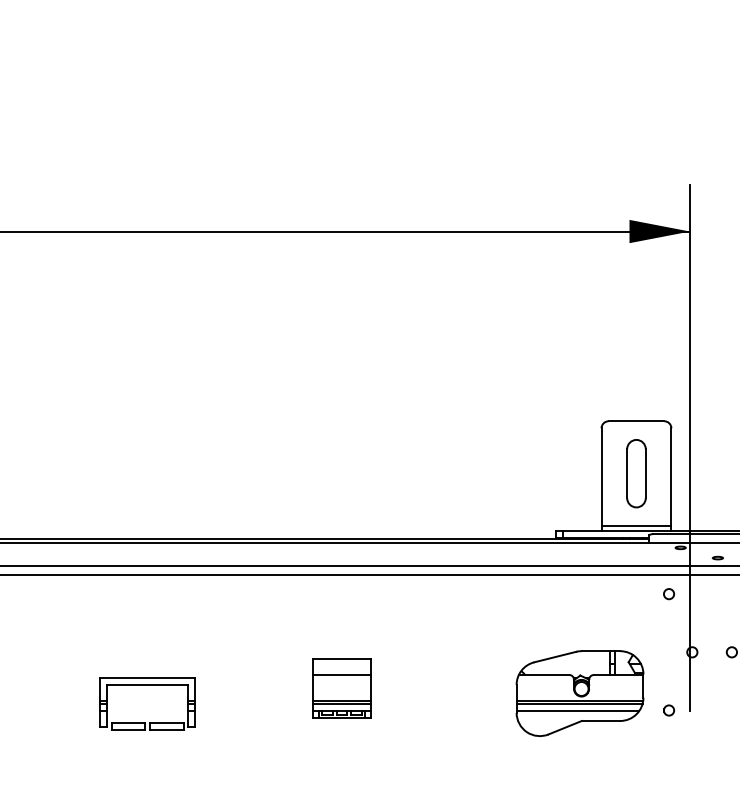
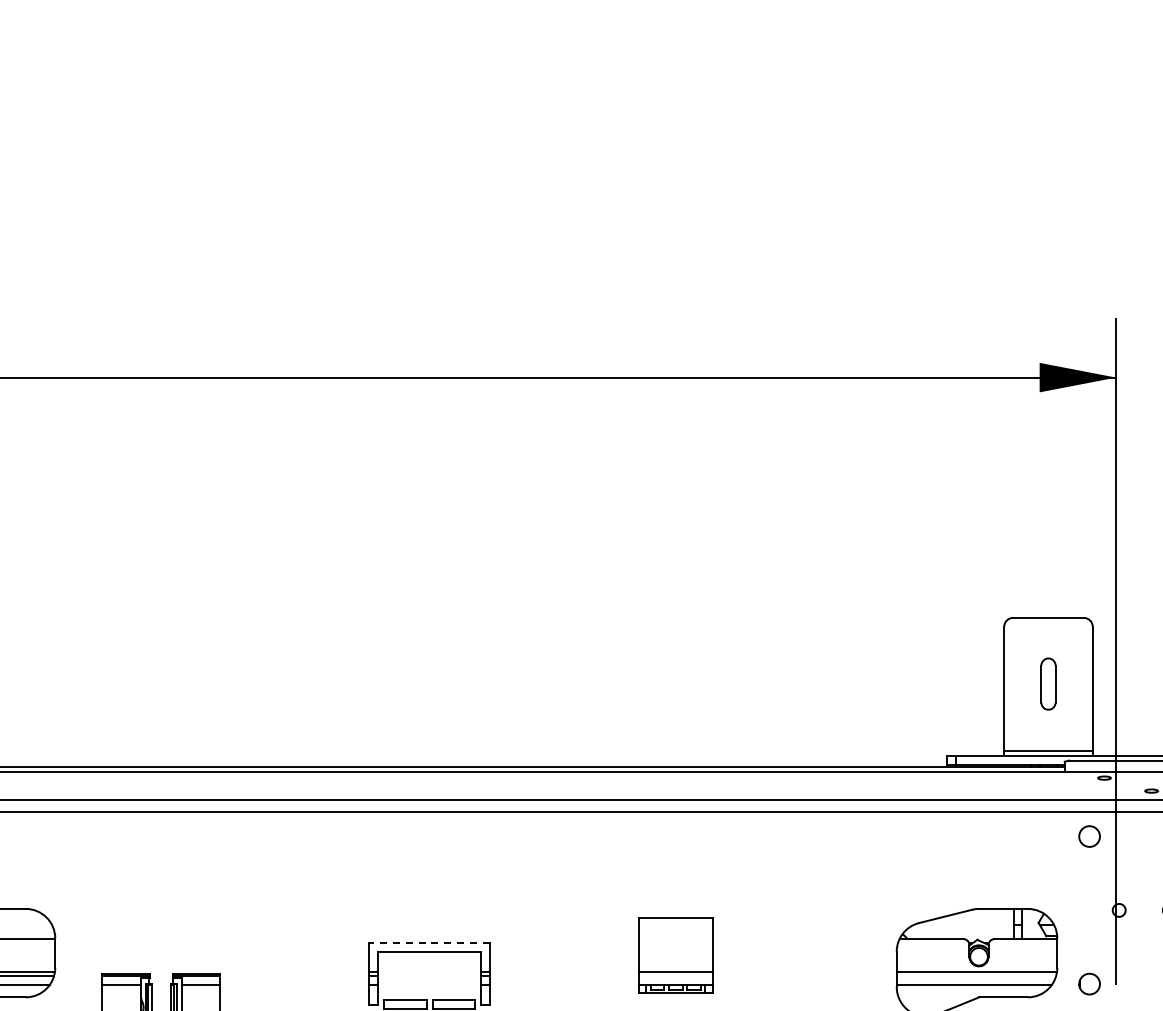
part: (636, 473) -> (1048, 683), size x0.6
circle: (668, 593) -> (1089, 836), size x1.6
line: (341, 675) -> (675, 939), removed
line: (147, 677) -> (429, 942), solid -> dashed
line: (341, 703) -> (675, 975), removed
line: (579, 703) -> (976, 975), removed
part: (668, 710) -> (1089, 983), size x1.6

